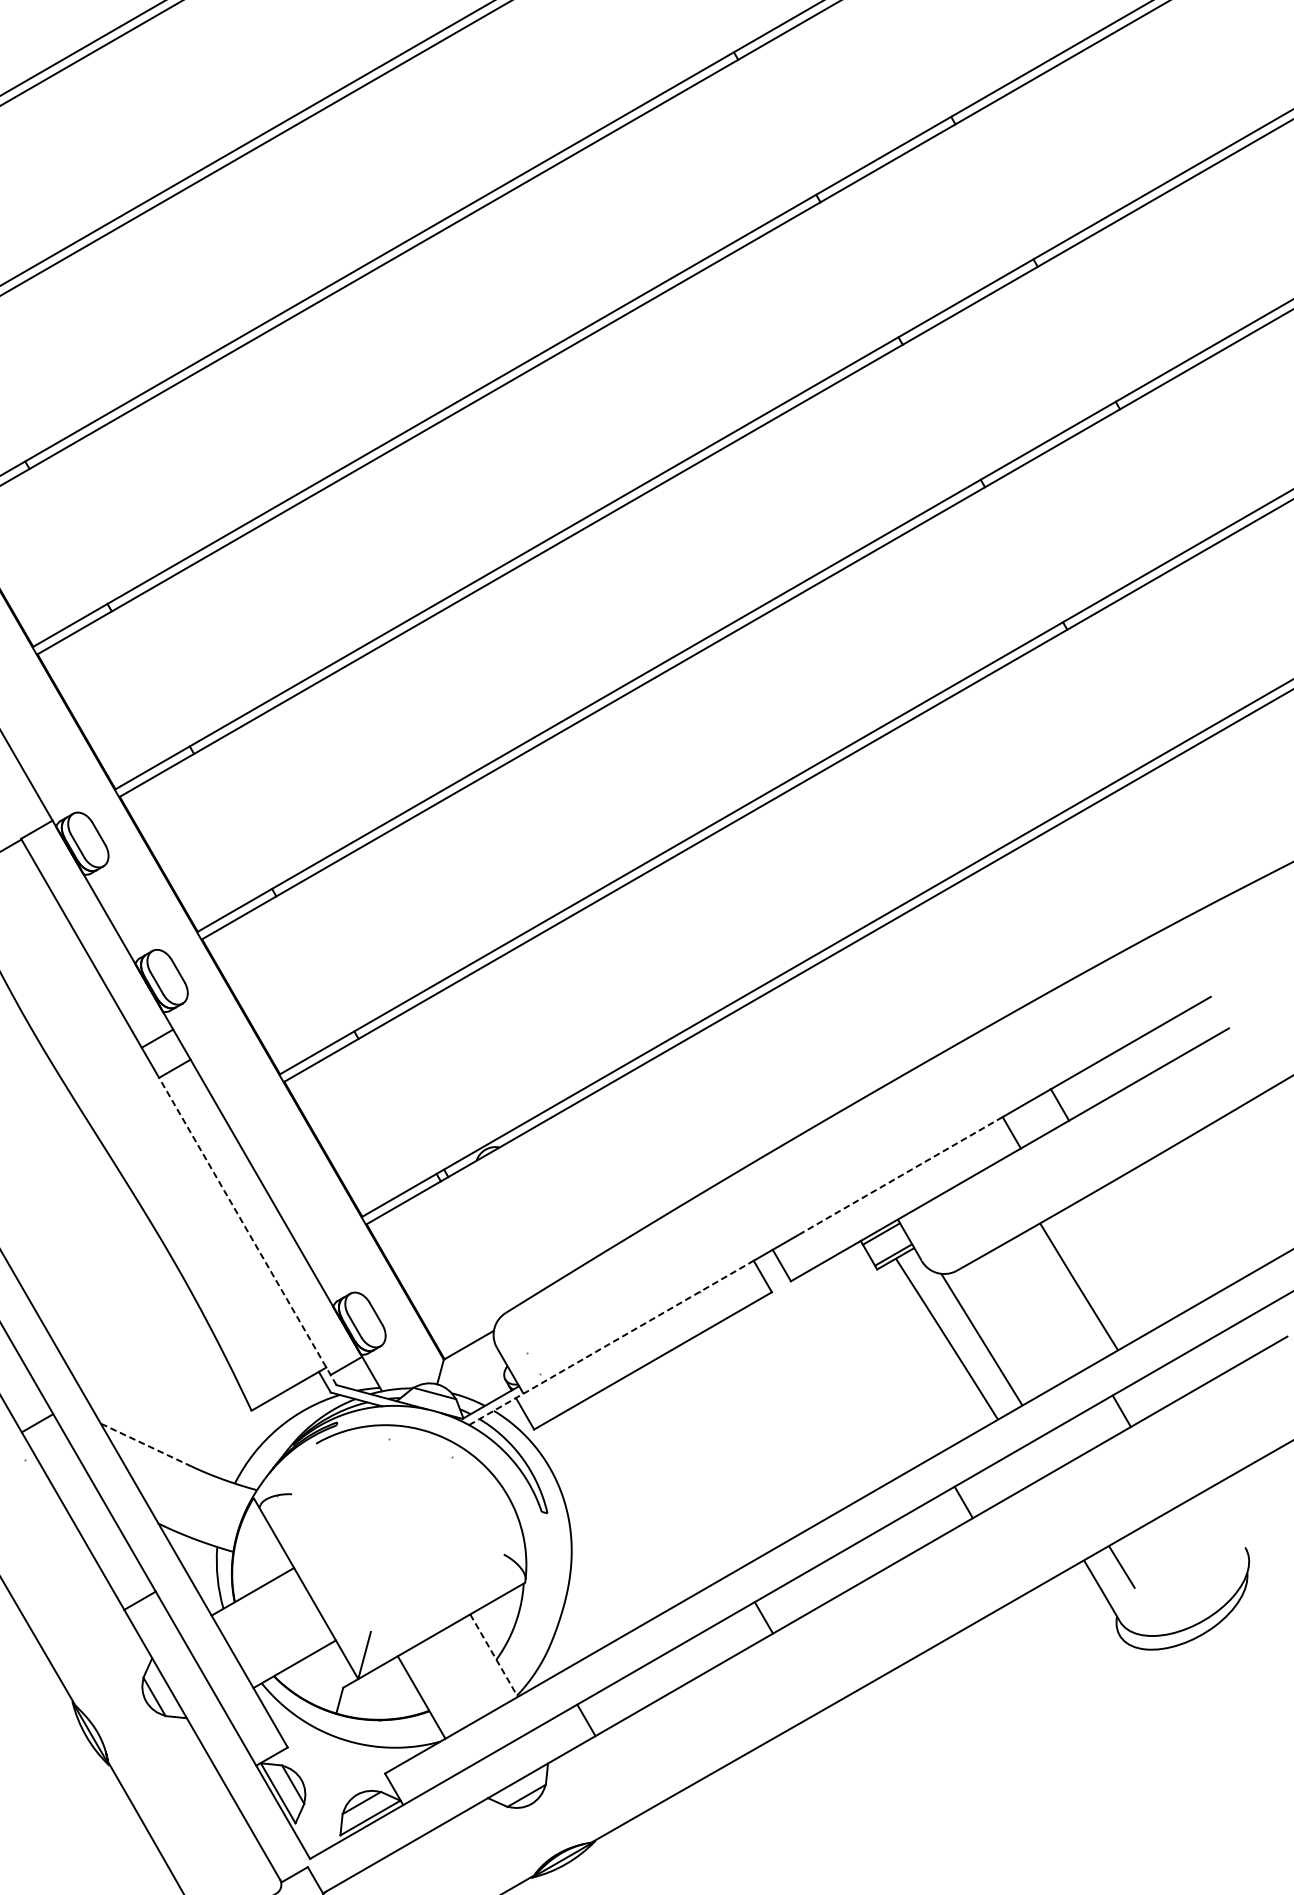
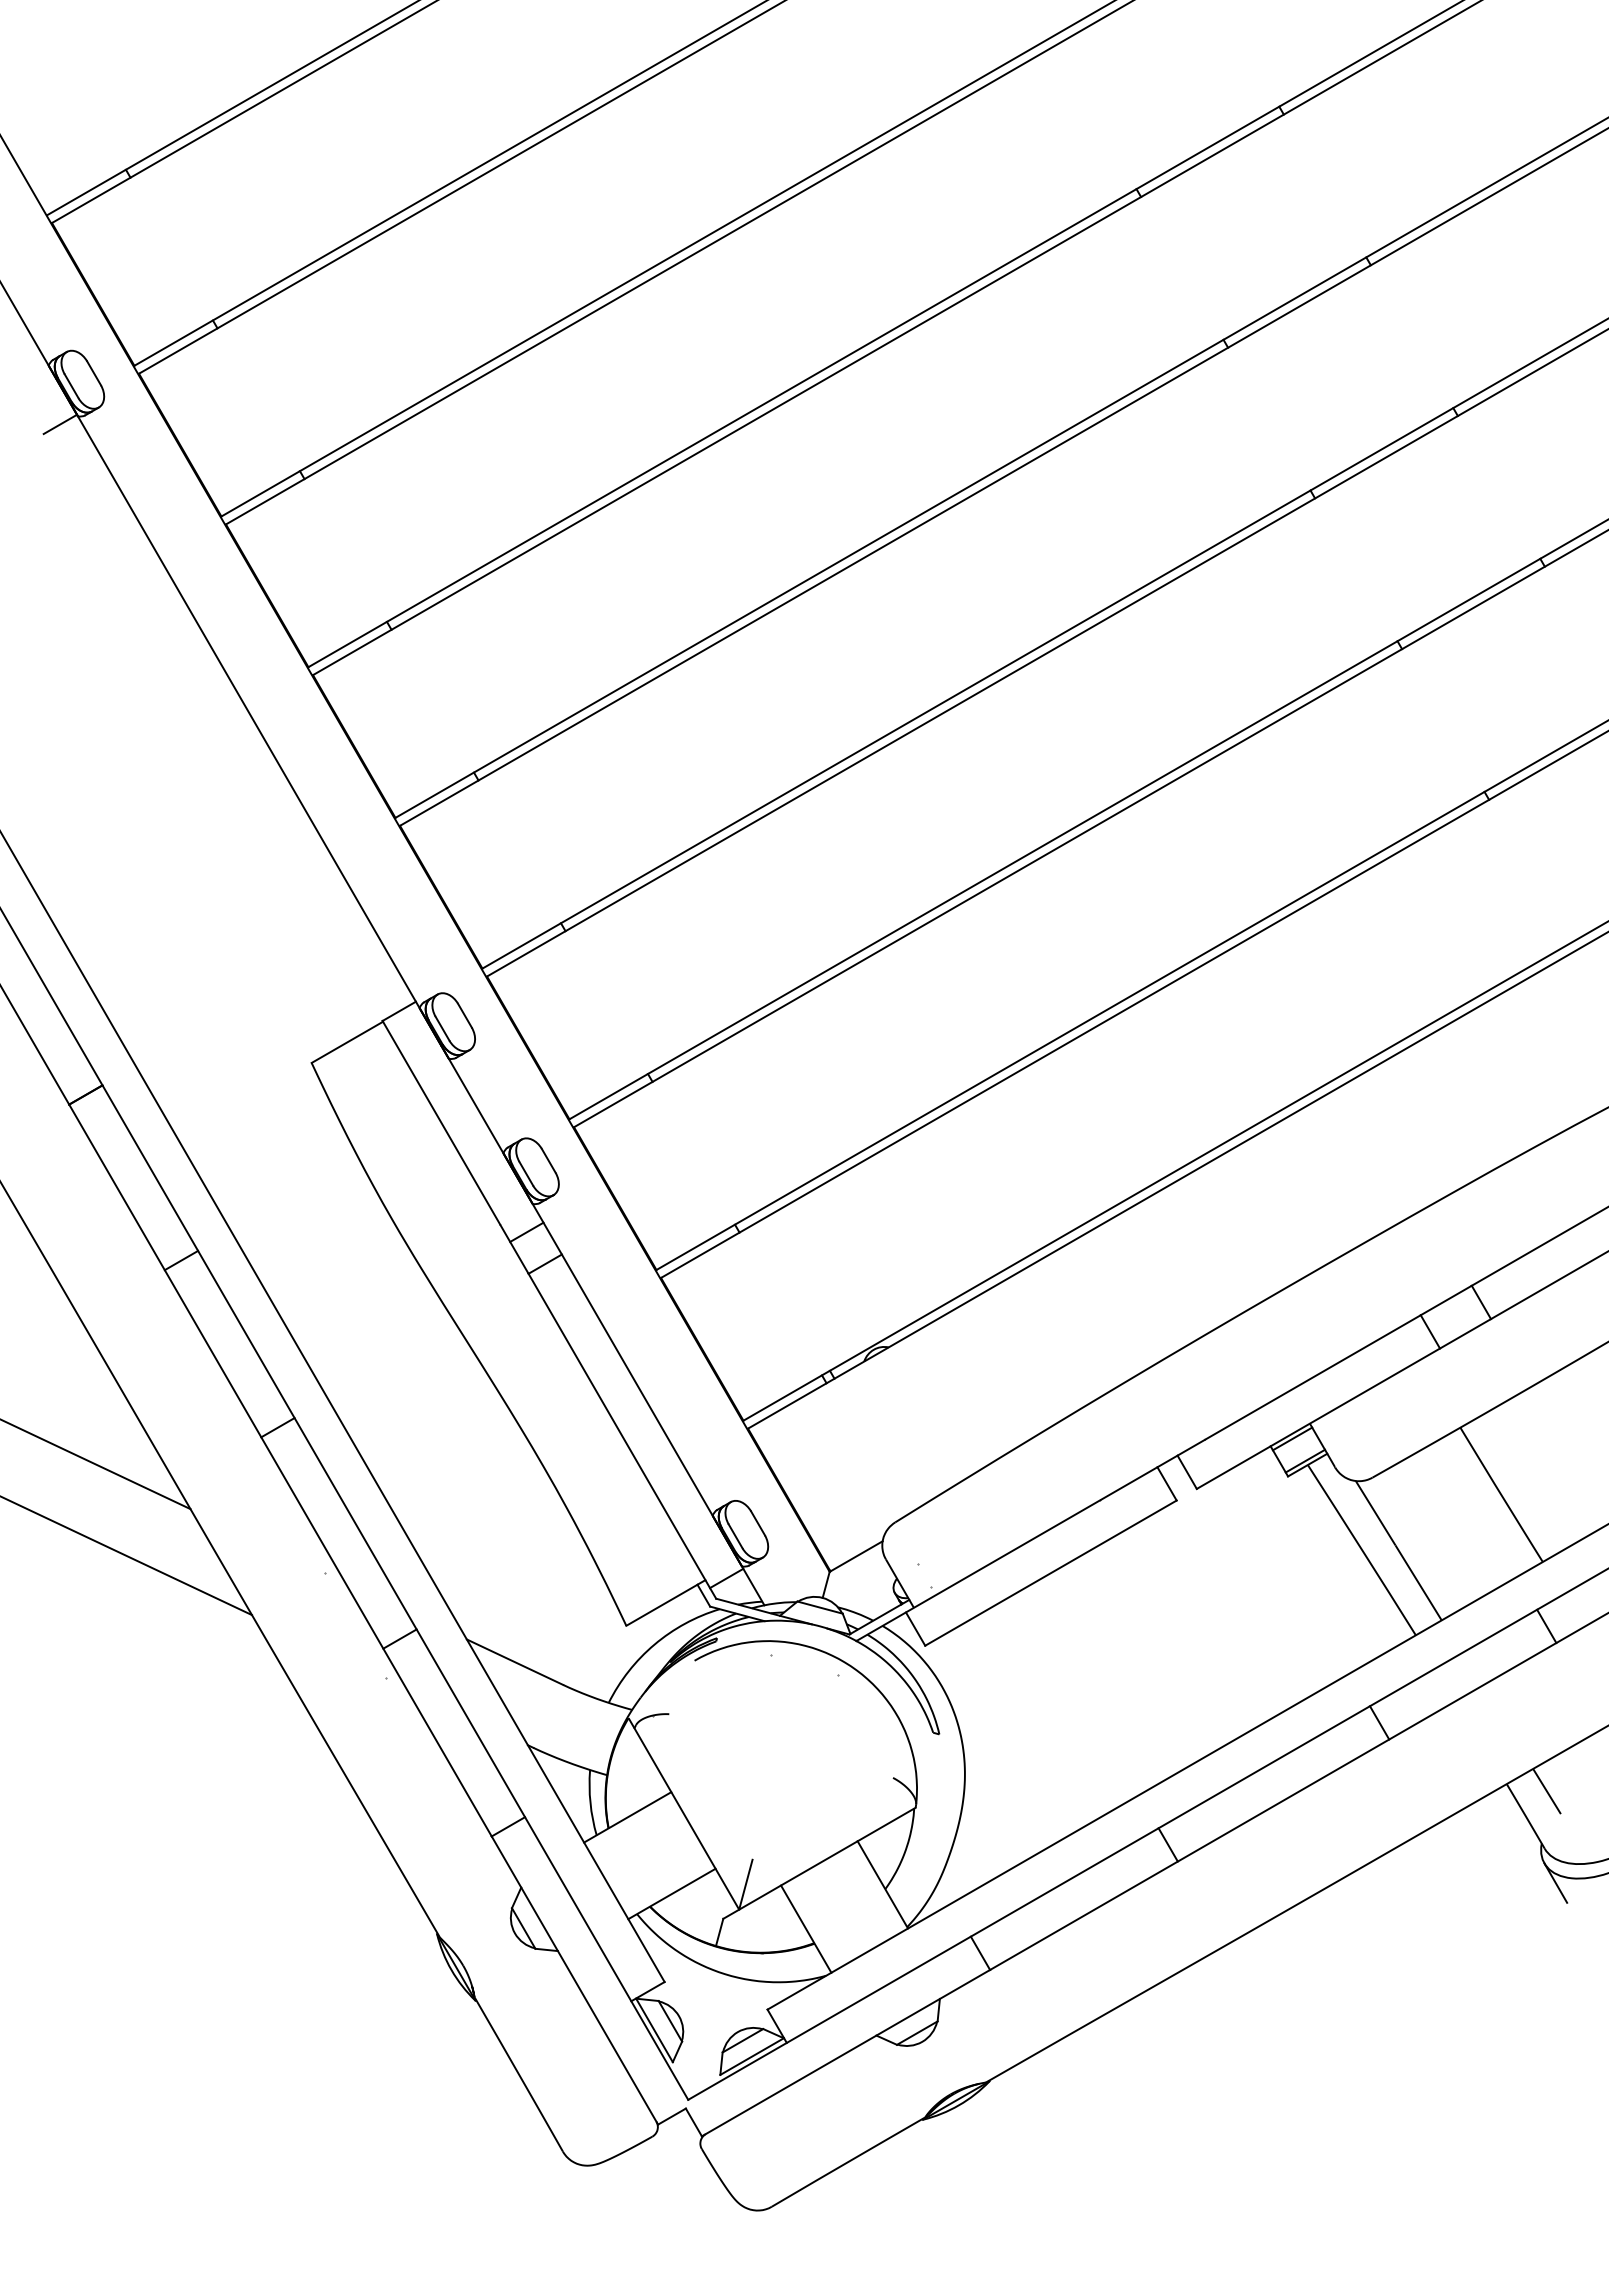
line: (900, 1175) -> (1312, 1377), dashed -> solid
line: (247, 1231) -> (622, 1436), dashed -> solid
line: (611, 1343) -> (1006, 1554), dashed -> solid
line: (145, 1444) -> (514, 1661), dashed -> solid
line: (1130, 1653) -> (1555, 1882), added
line: (494, 1656) -> (883, 1885), dashed -> solid

